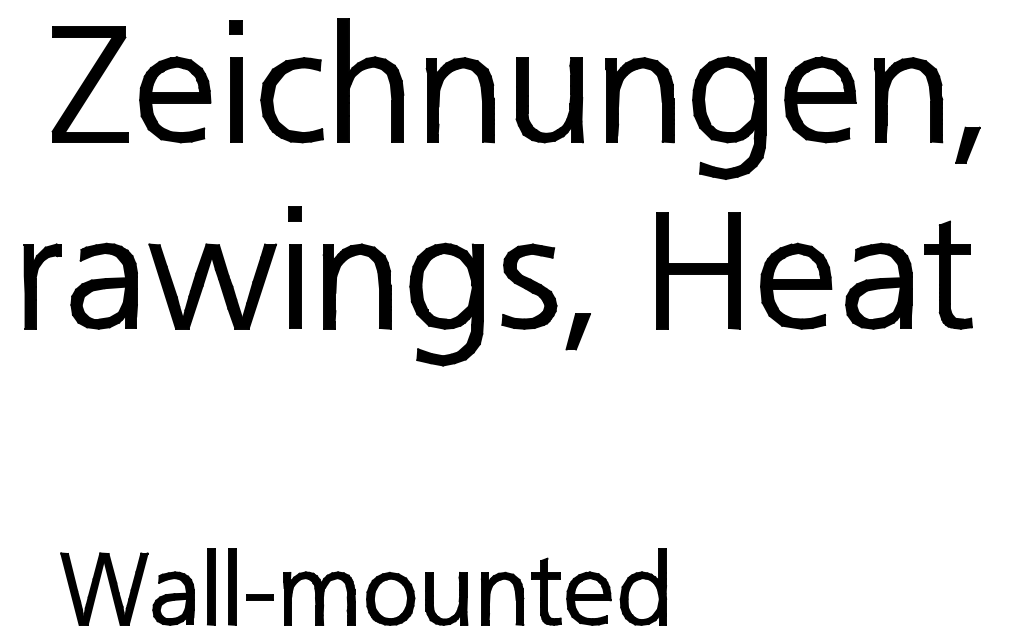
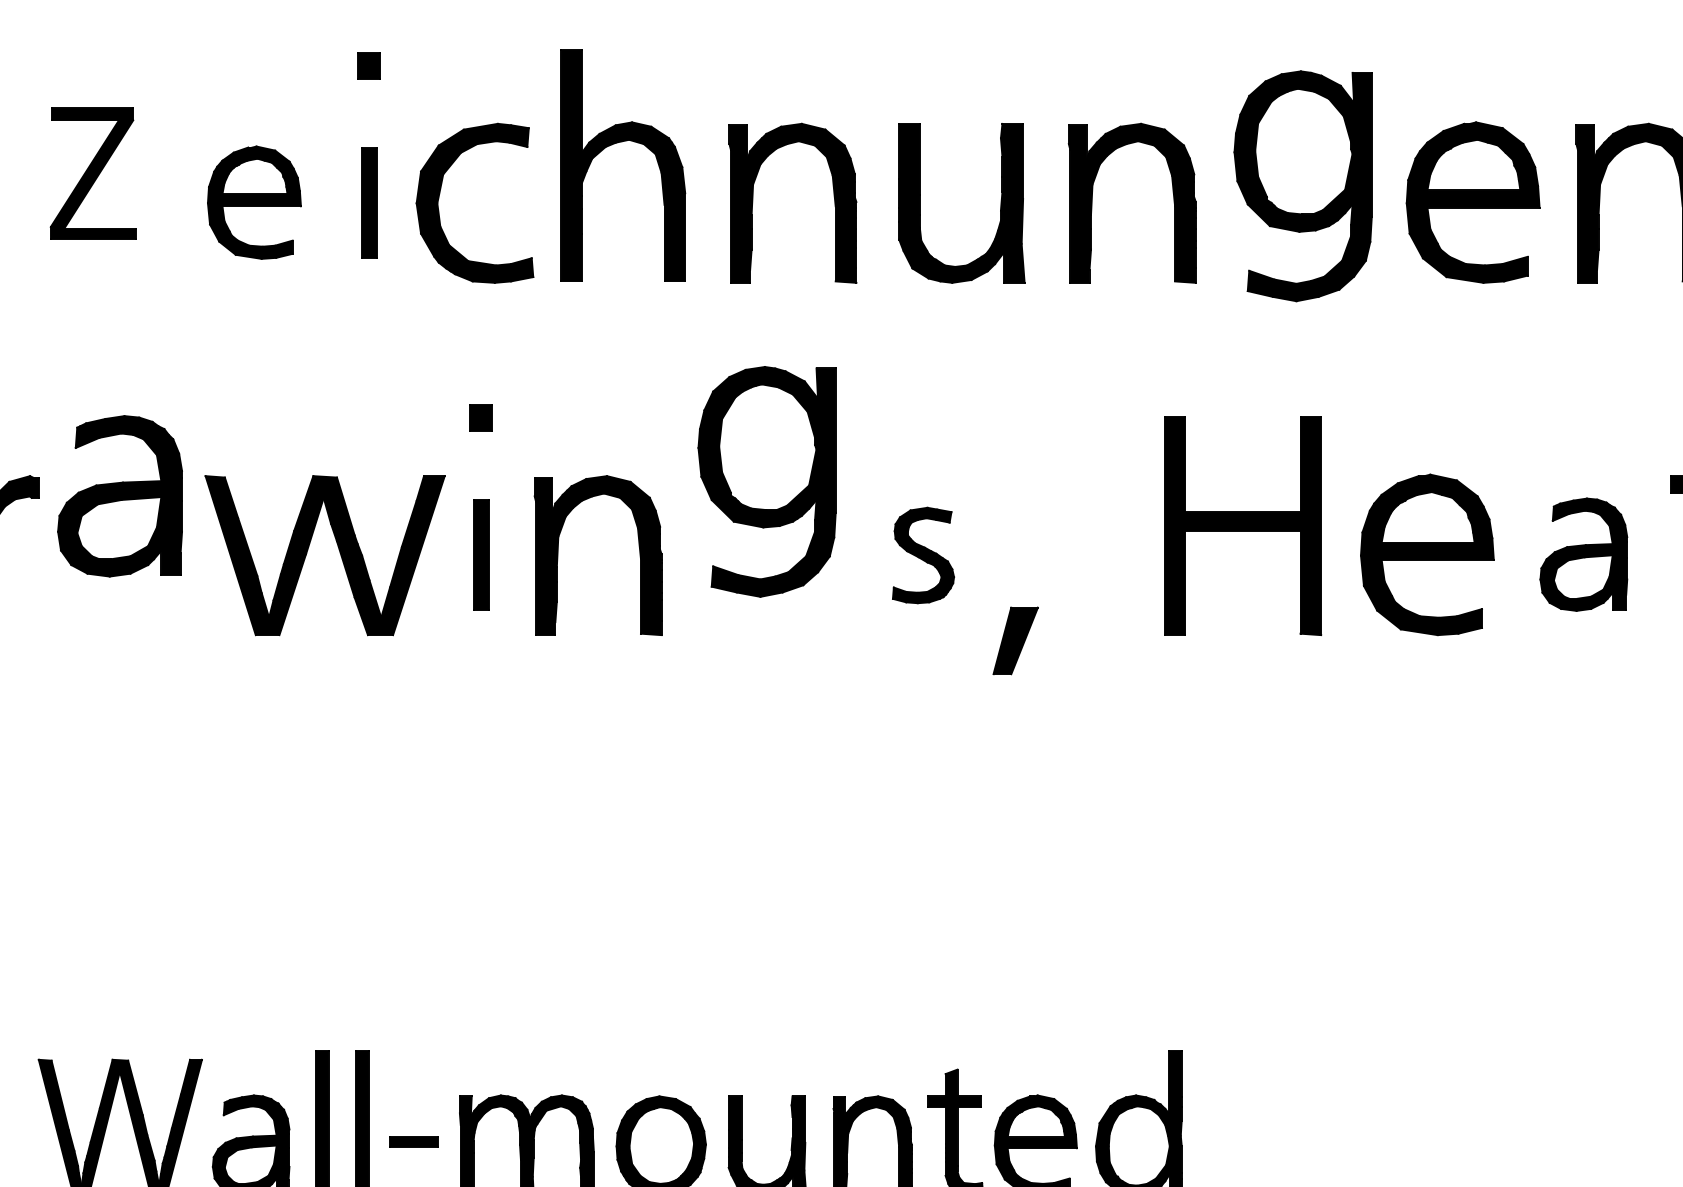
part: (89, 84) -> (92, 173), size x0.6
part: (175, 99) -> (254, 201), size x0.7
part: (236, 99) -> (369, 201), size x0.7
part: (729, 117) -> (1303, 184), moved
part: (103, 285) -> (118, 494), moved
part: (878, 285) -> (1582, 553), size x0.7
part: (295, 286) -> (481, 555), size x0.7
part: (529, 286) -> (923, 555), size x0.6
part: (446, 304) -> (766, 481), moved

